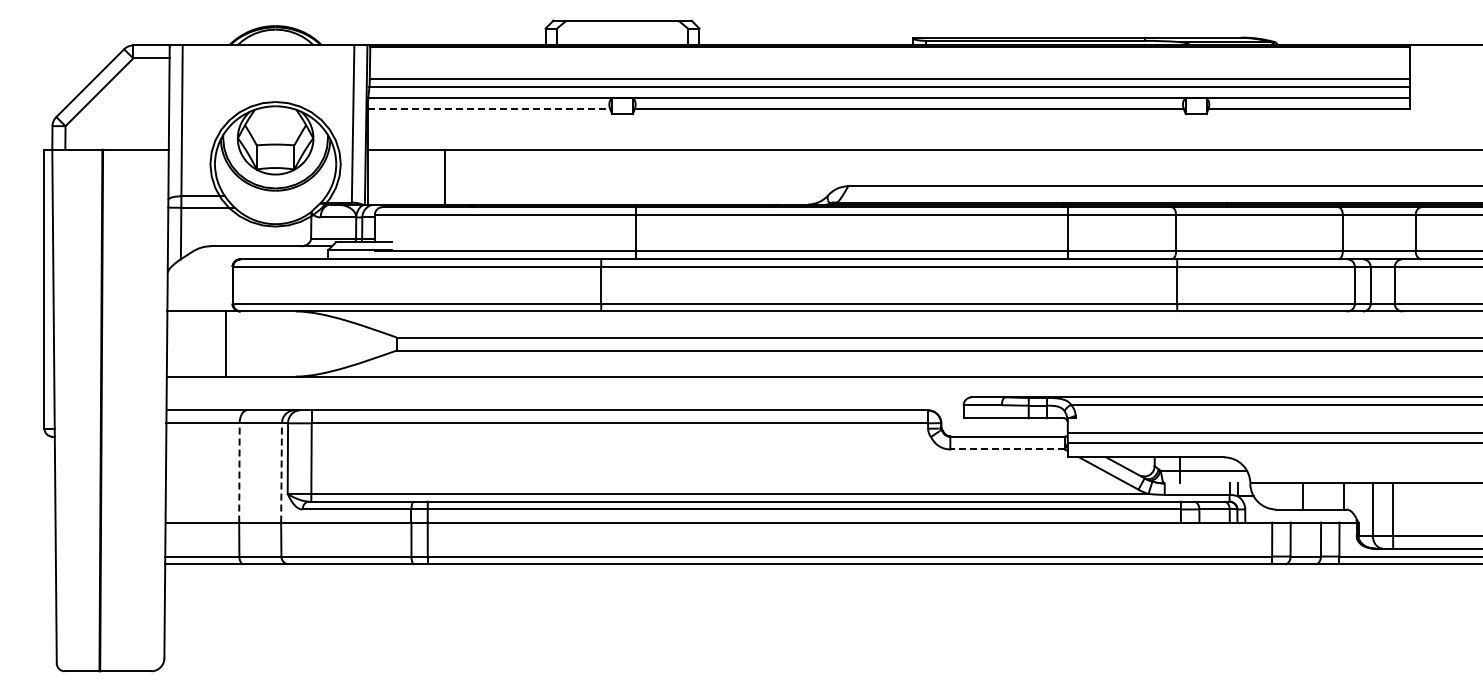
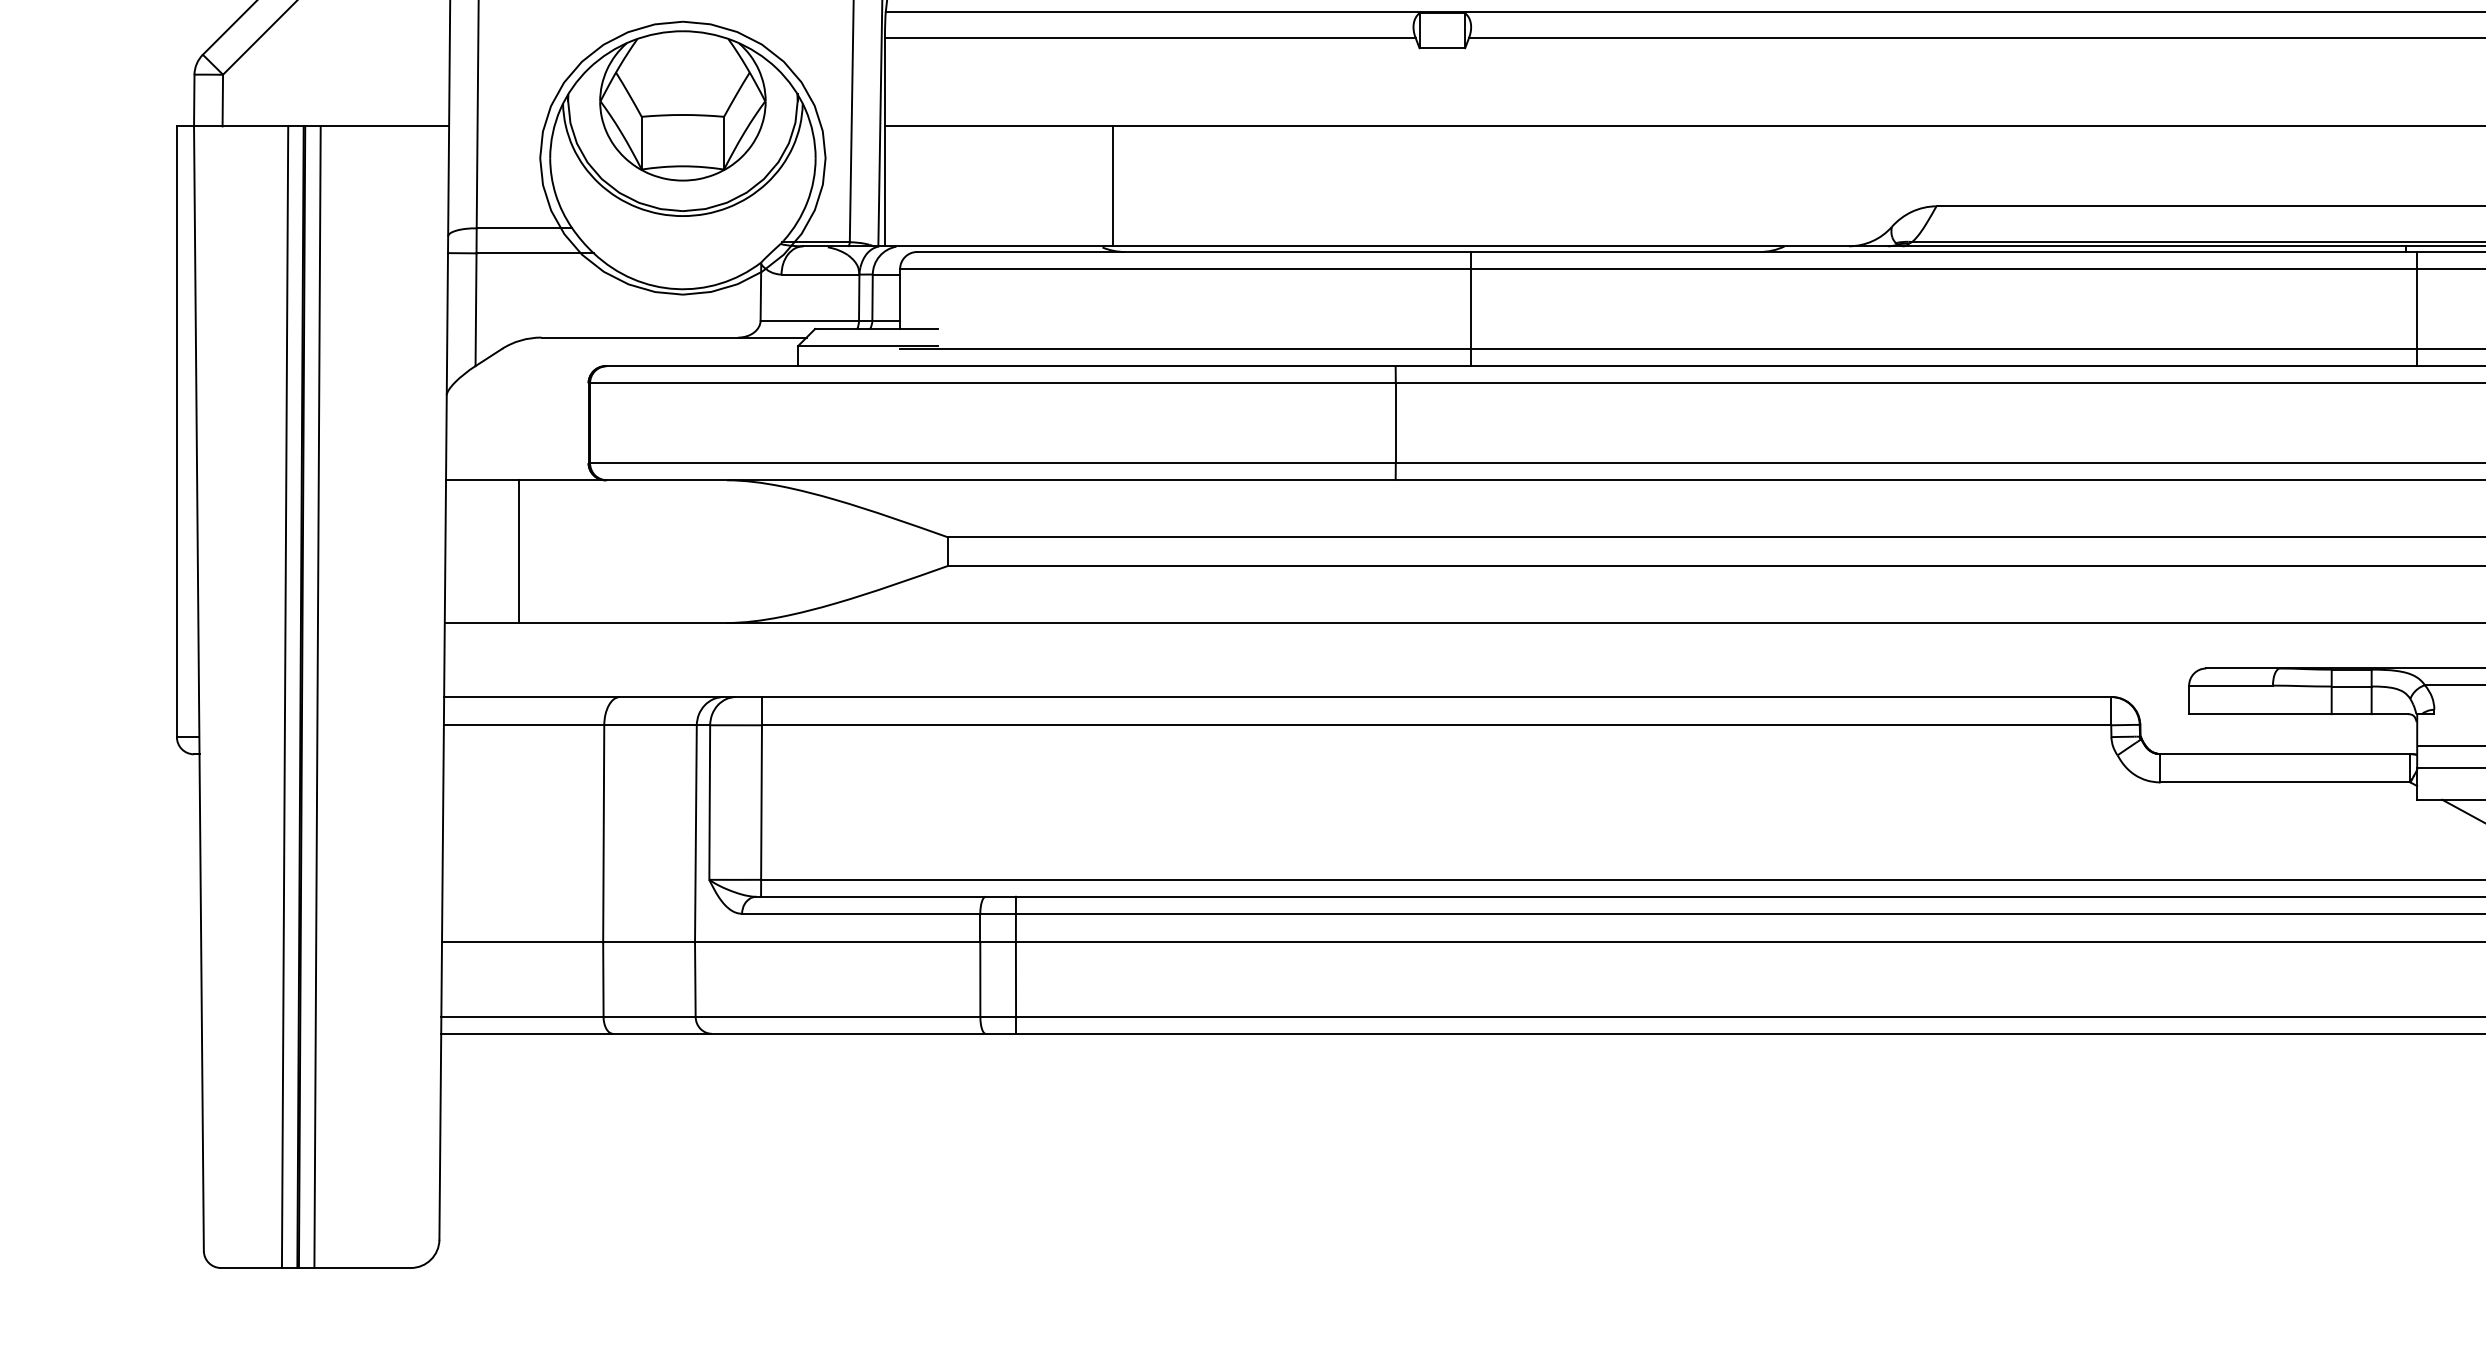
line: (489, 109) -> (1151, 38), dashed -> solid
line: (445, 176) -> (1113, 184), moved
line: (225, 343) -> (518, 550), moved
line: (93, 410) -> (284, 697), added
line: (108, 410) -> (317, 697), added
line: (1007, 449) -> (2285, 782), dashed -> solid
line: (239, 472) -> (603, 832), dashed -> solid
line: (281, 472) -> (695, 832), dashed -> solid

